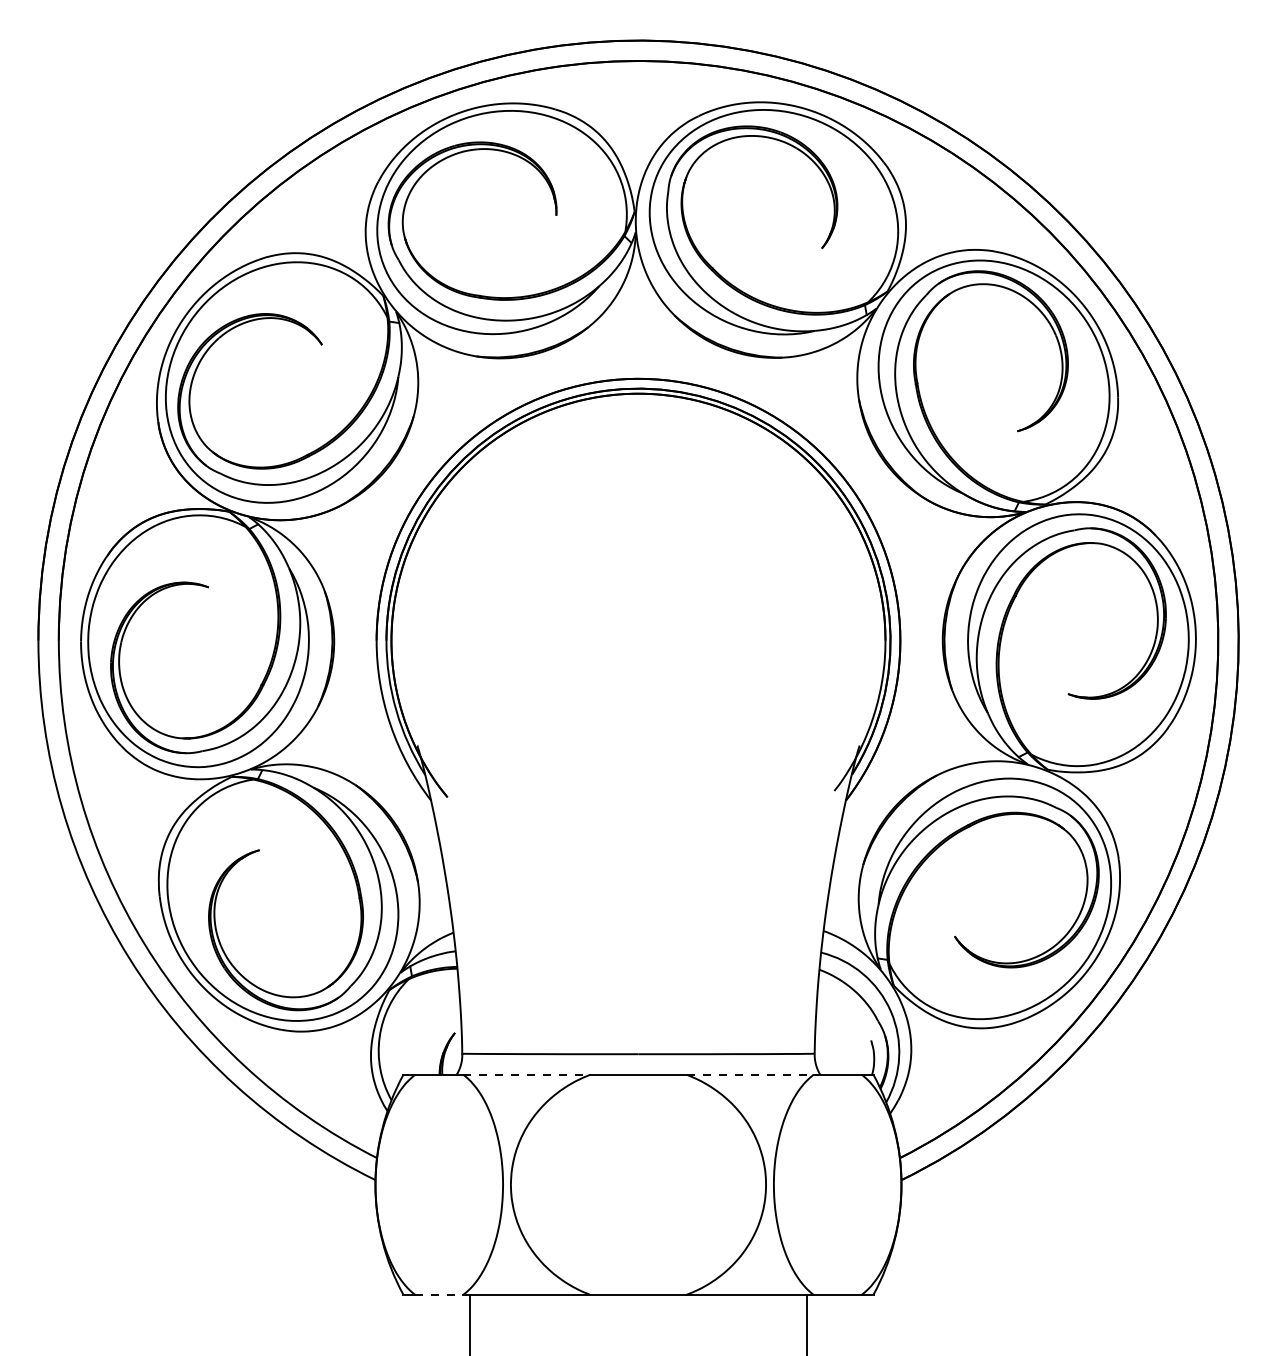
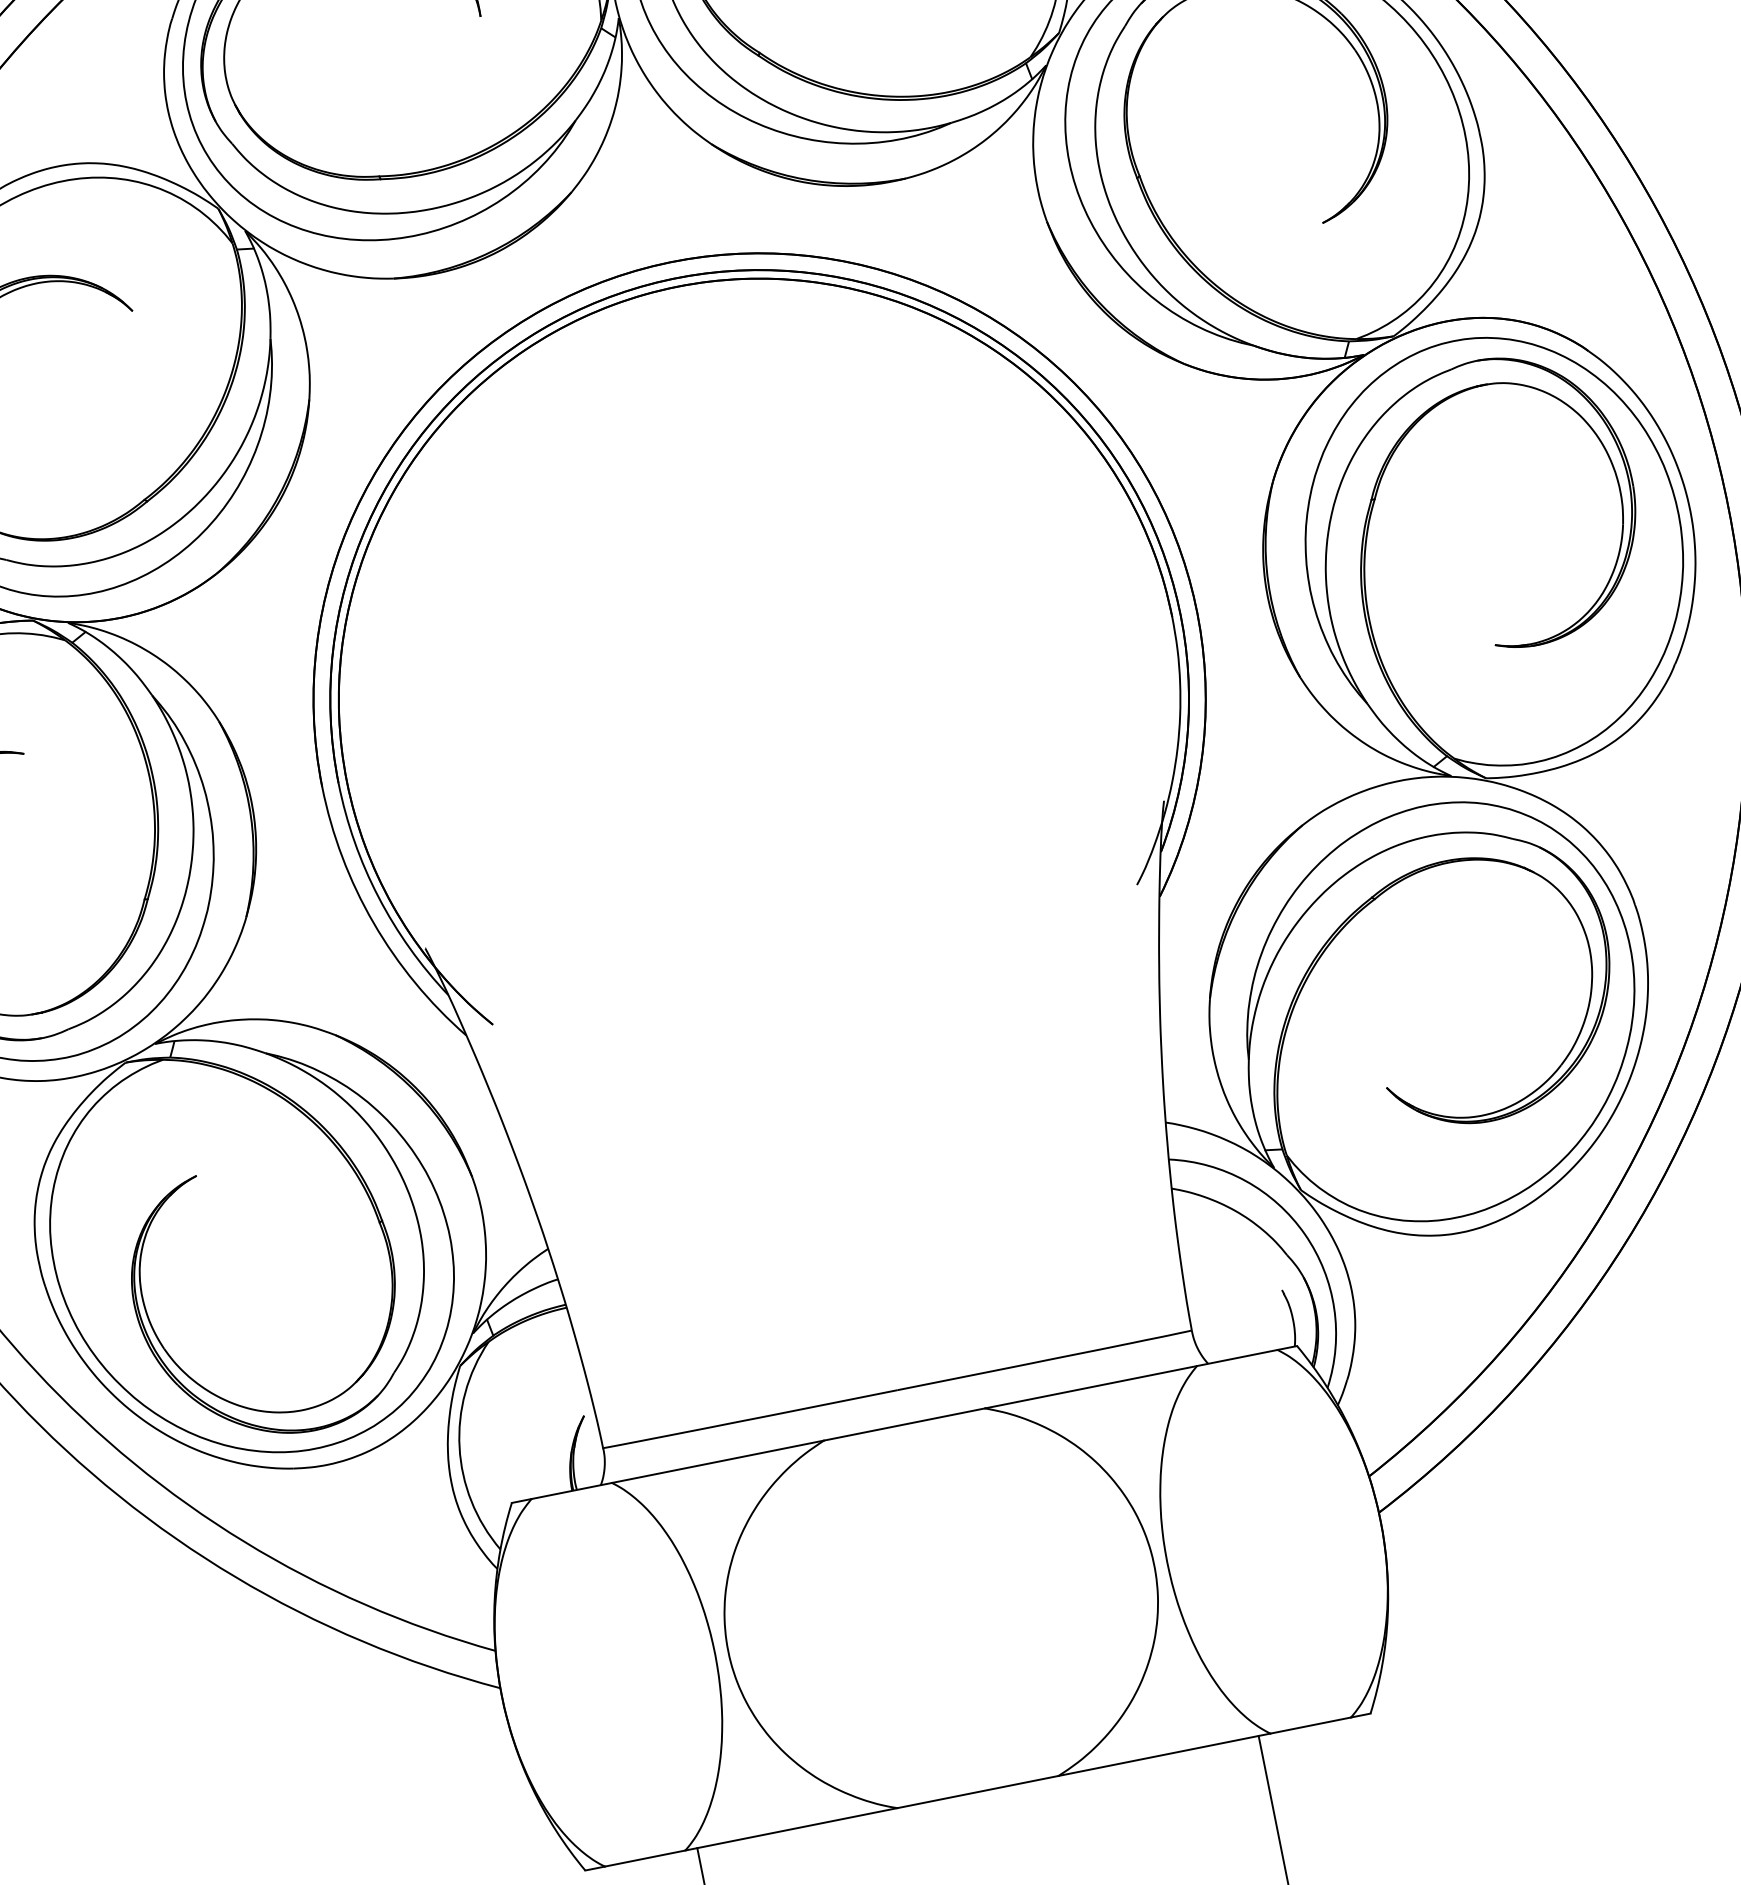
line: (527, 1074) -> (719, 1461), dashed -> solid
line: (750, 1074) -> (1091, 1386), dashed -> solid
line: (439, 1294) -> (645, 1857), dashed -> solid

